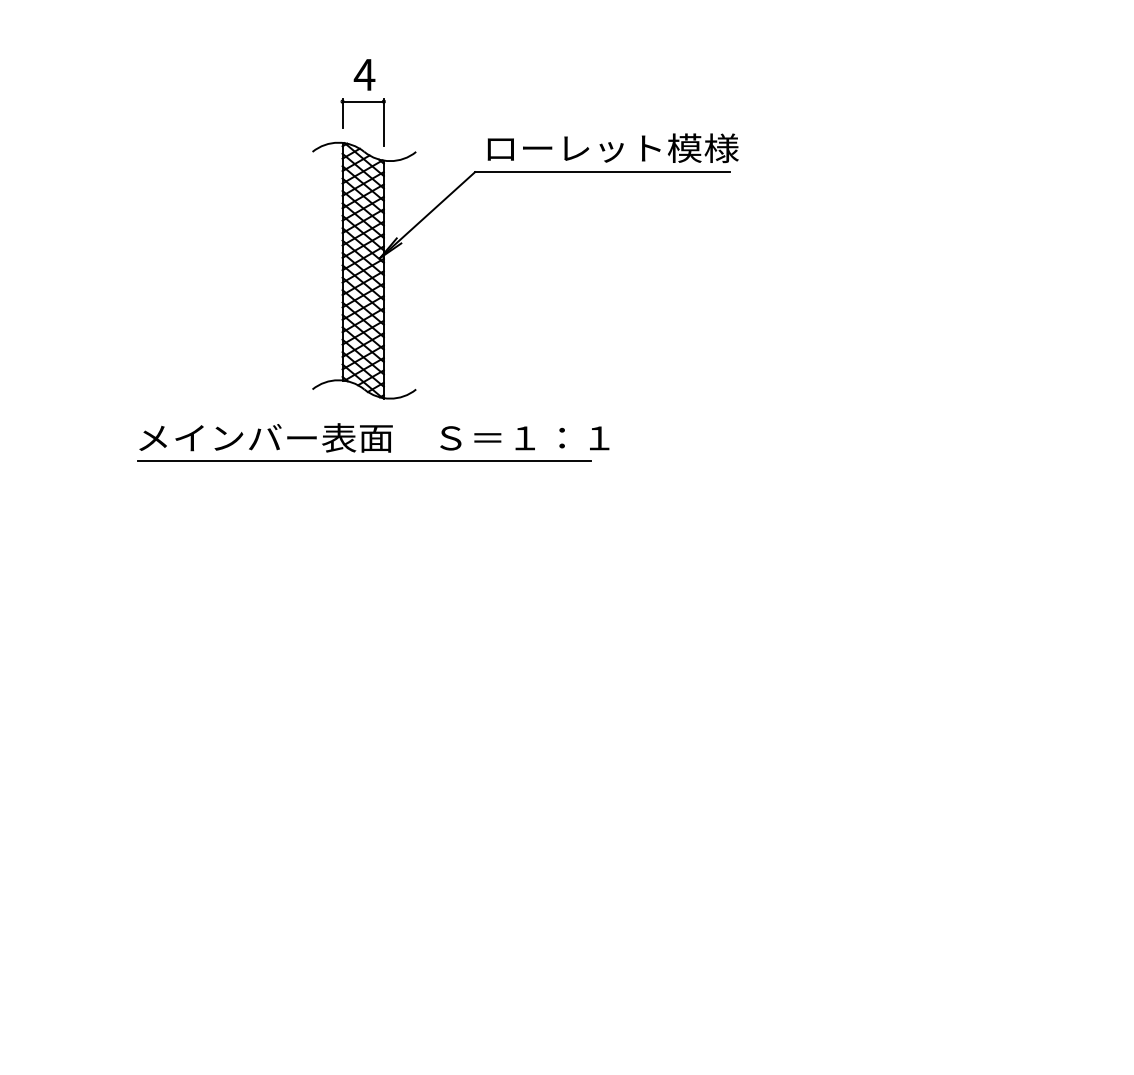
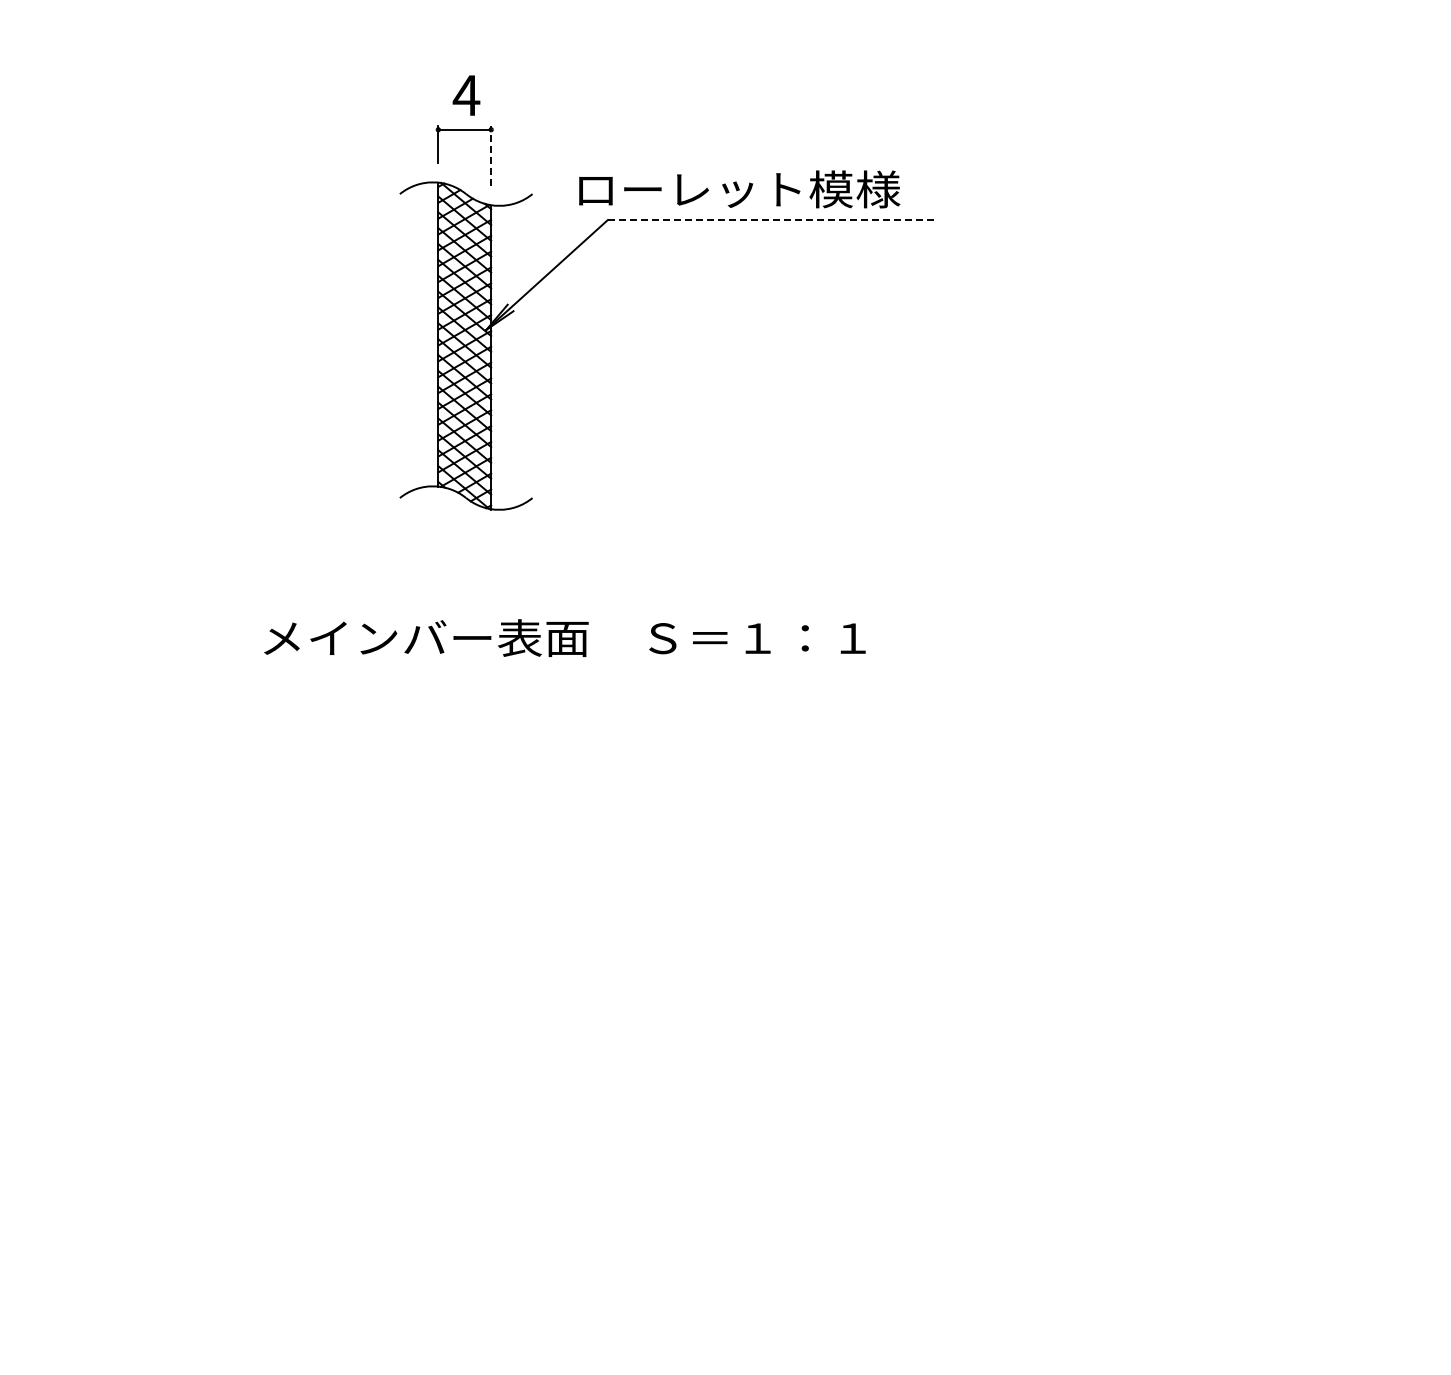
line: (384, 121) -> (491, 155), solid -> dashed
text: (613, 148) -> (739, 189), moved
line: (602, 172) -> (771, 220), solid -> dashed
text: (373, 437) -> (564, 637), moved
line: (364, 461) -> (466, 590), removed

